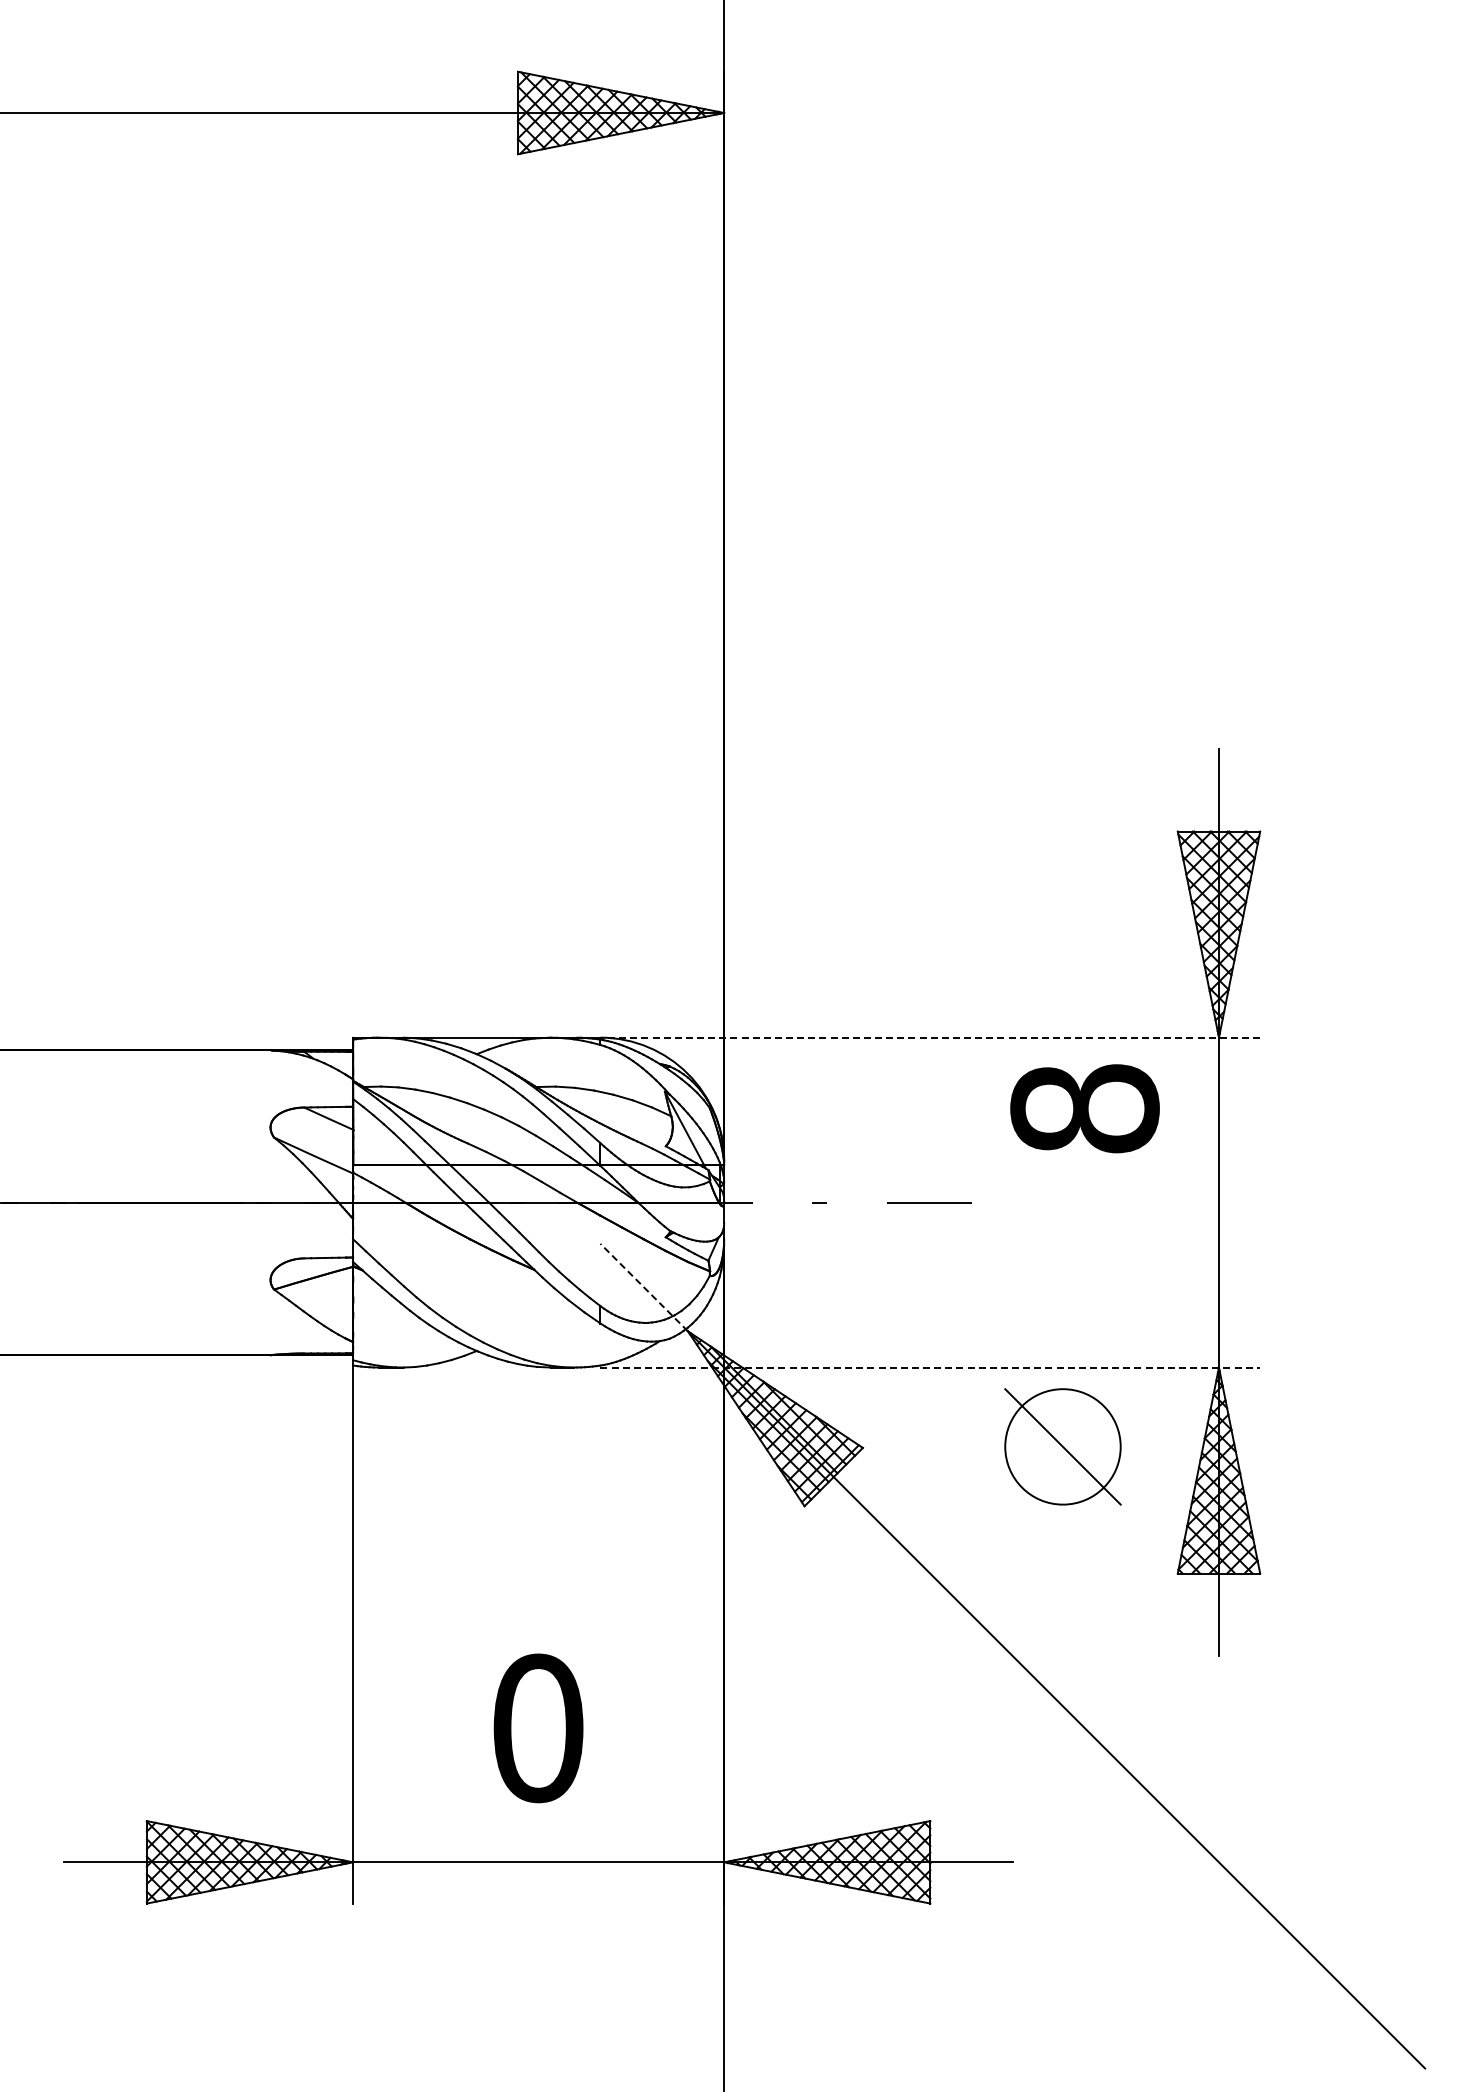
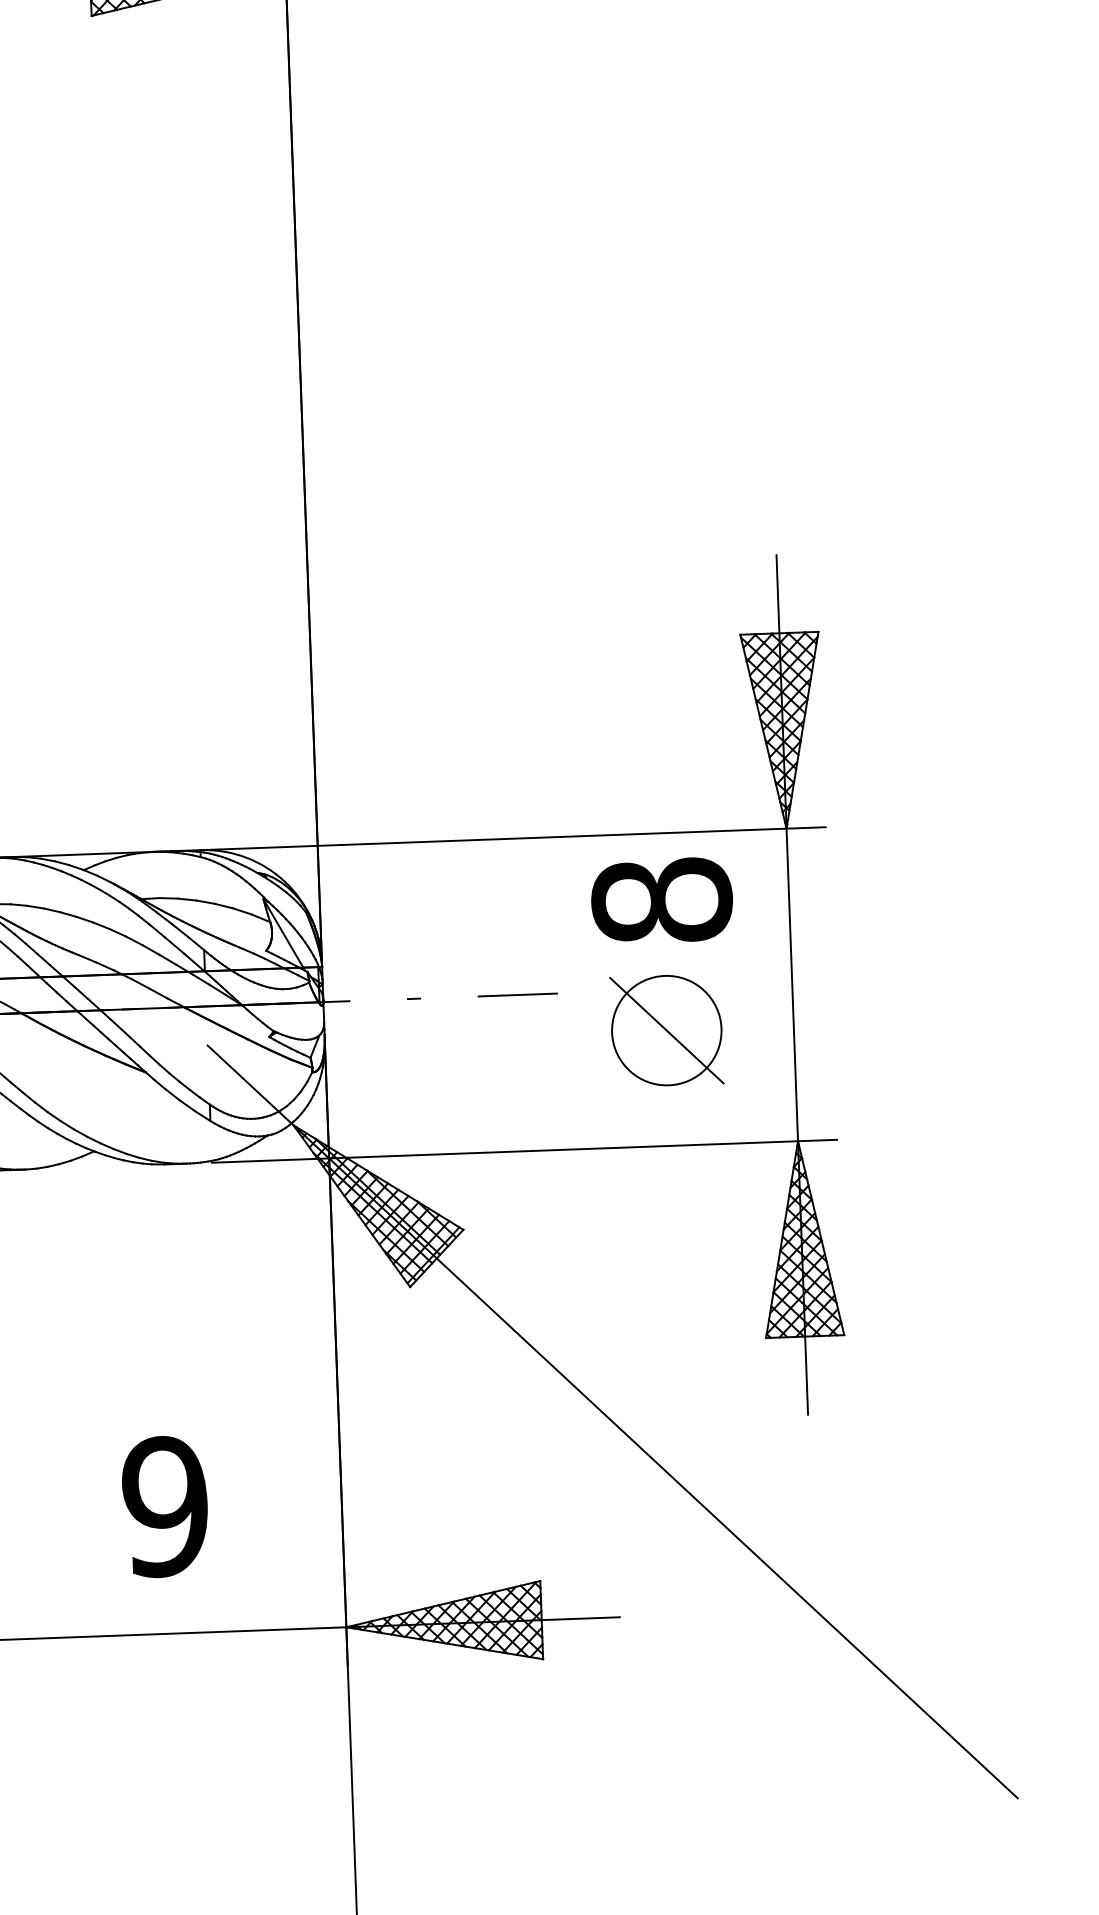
line: (930, 1037) -> (513, 838), dashed -> solid
line: (644, 1287) -> (250, 1085), dashed -> solid
line: (930, 1367) -> (524, 1151), dashed -> solid
part: (1062, 1446) -> (666, 1030), moved
text: (538, 1728) -> (165, 1506), 0 -> 9

